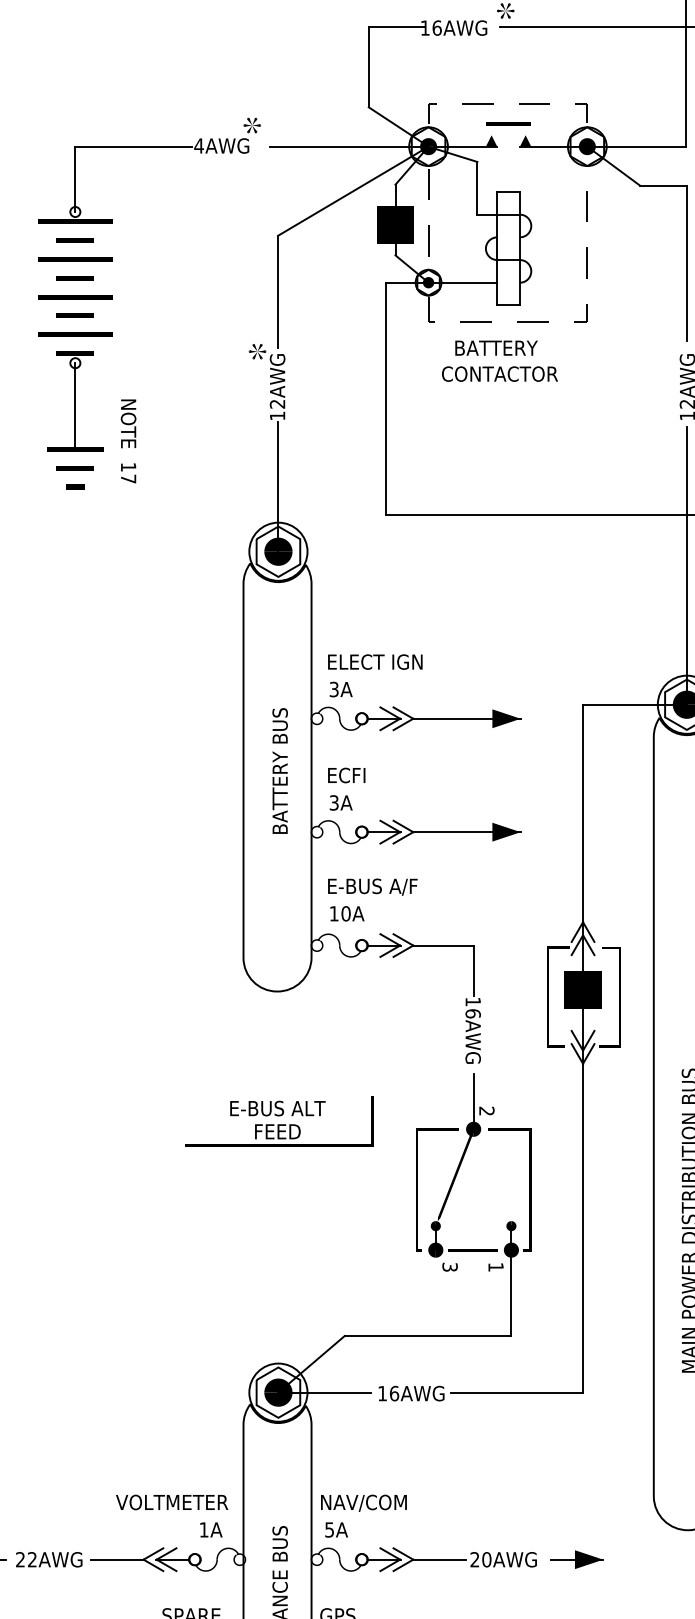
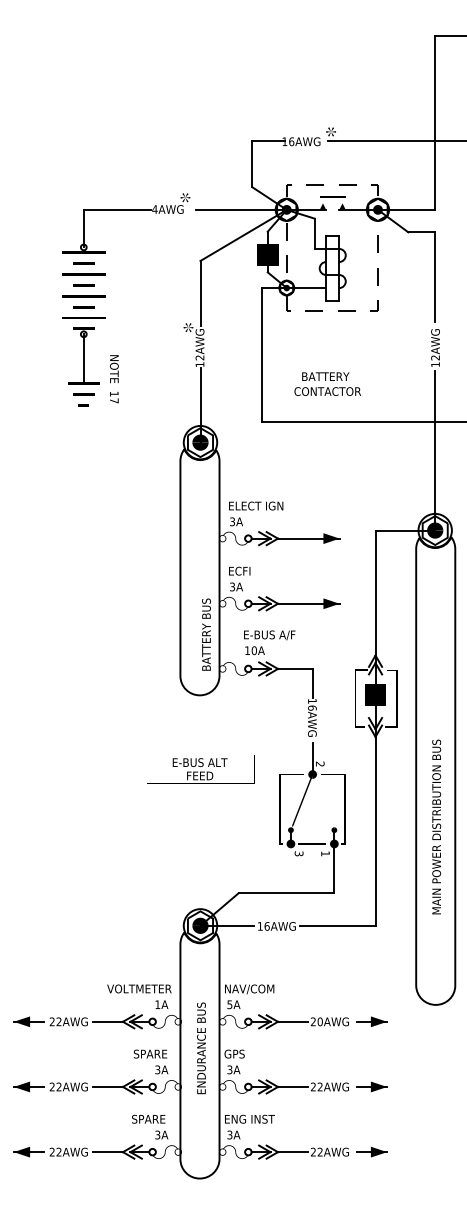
text: (499, 360) -> (327, 383), moved
text: (280, 770) -> (206, 634), moved
text: (372, 899) -> (269, 642), moved

